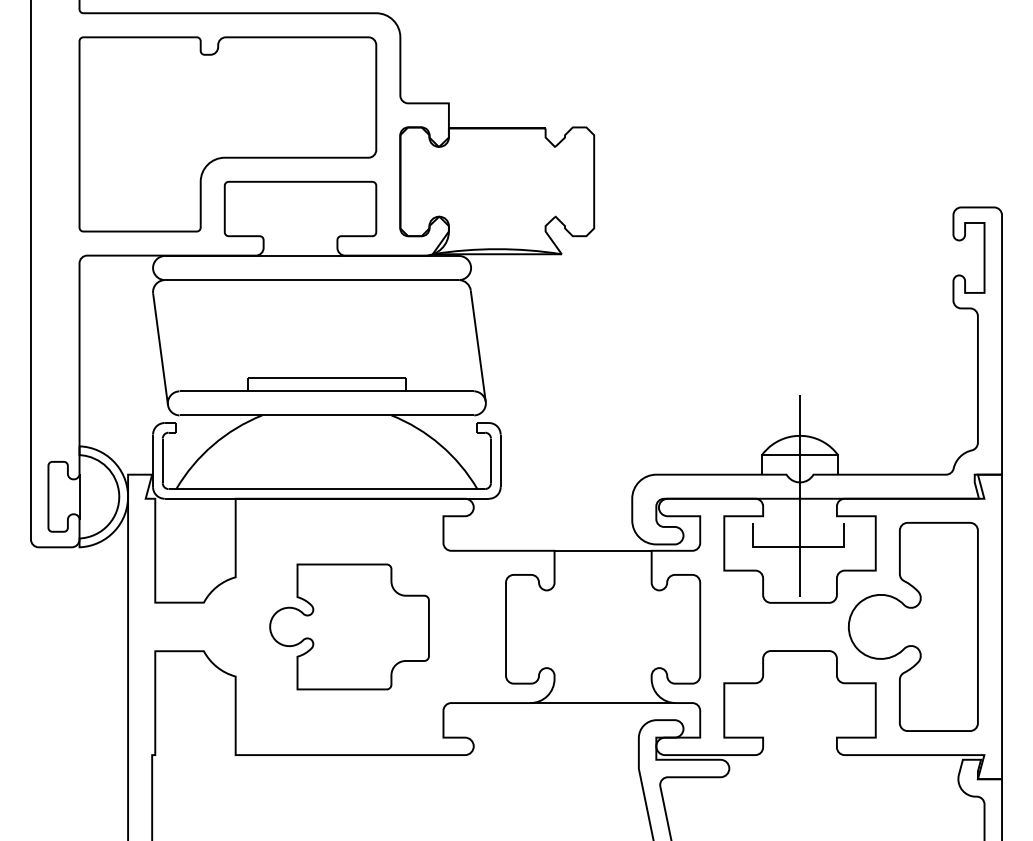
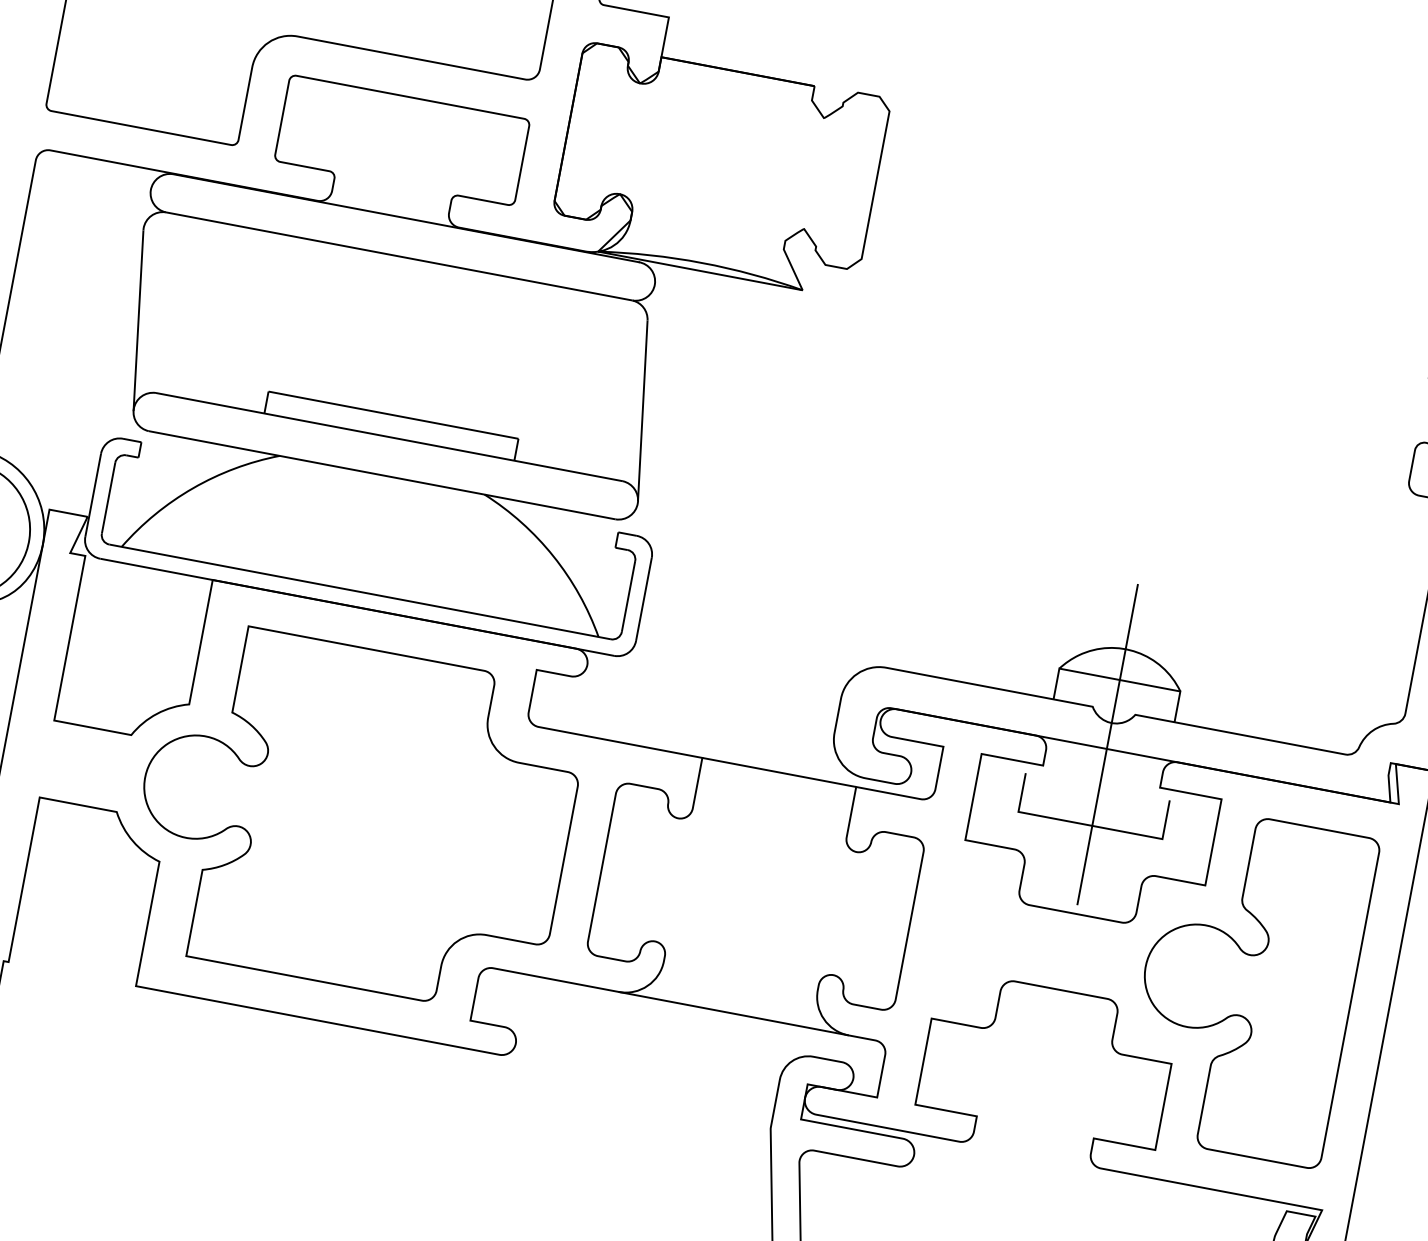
part: (349, 626) -> (354, 816), size x1.67

